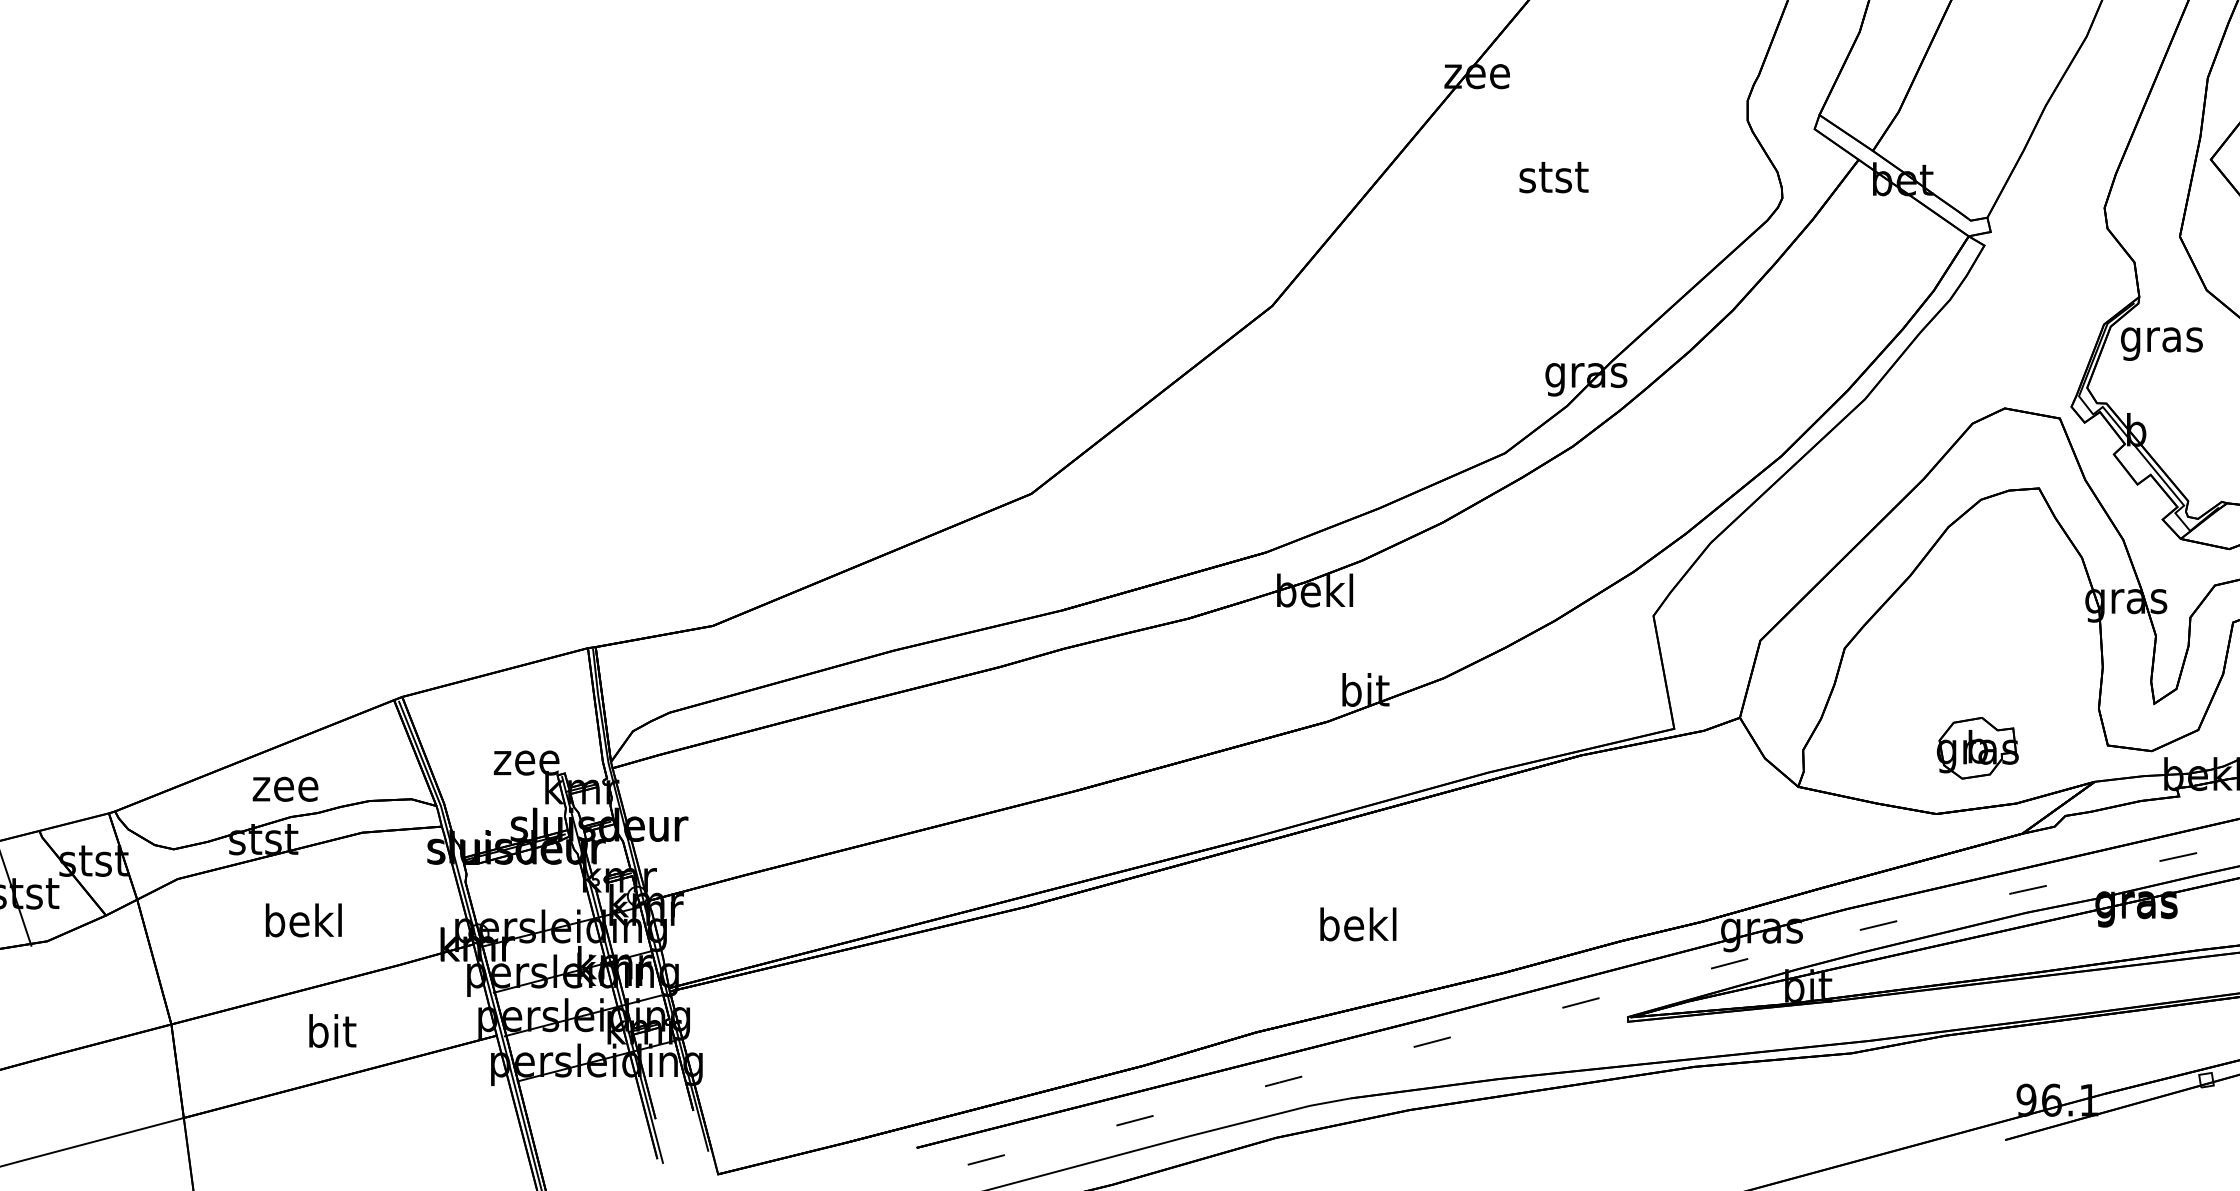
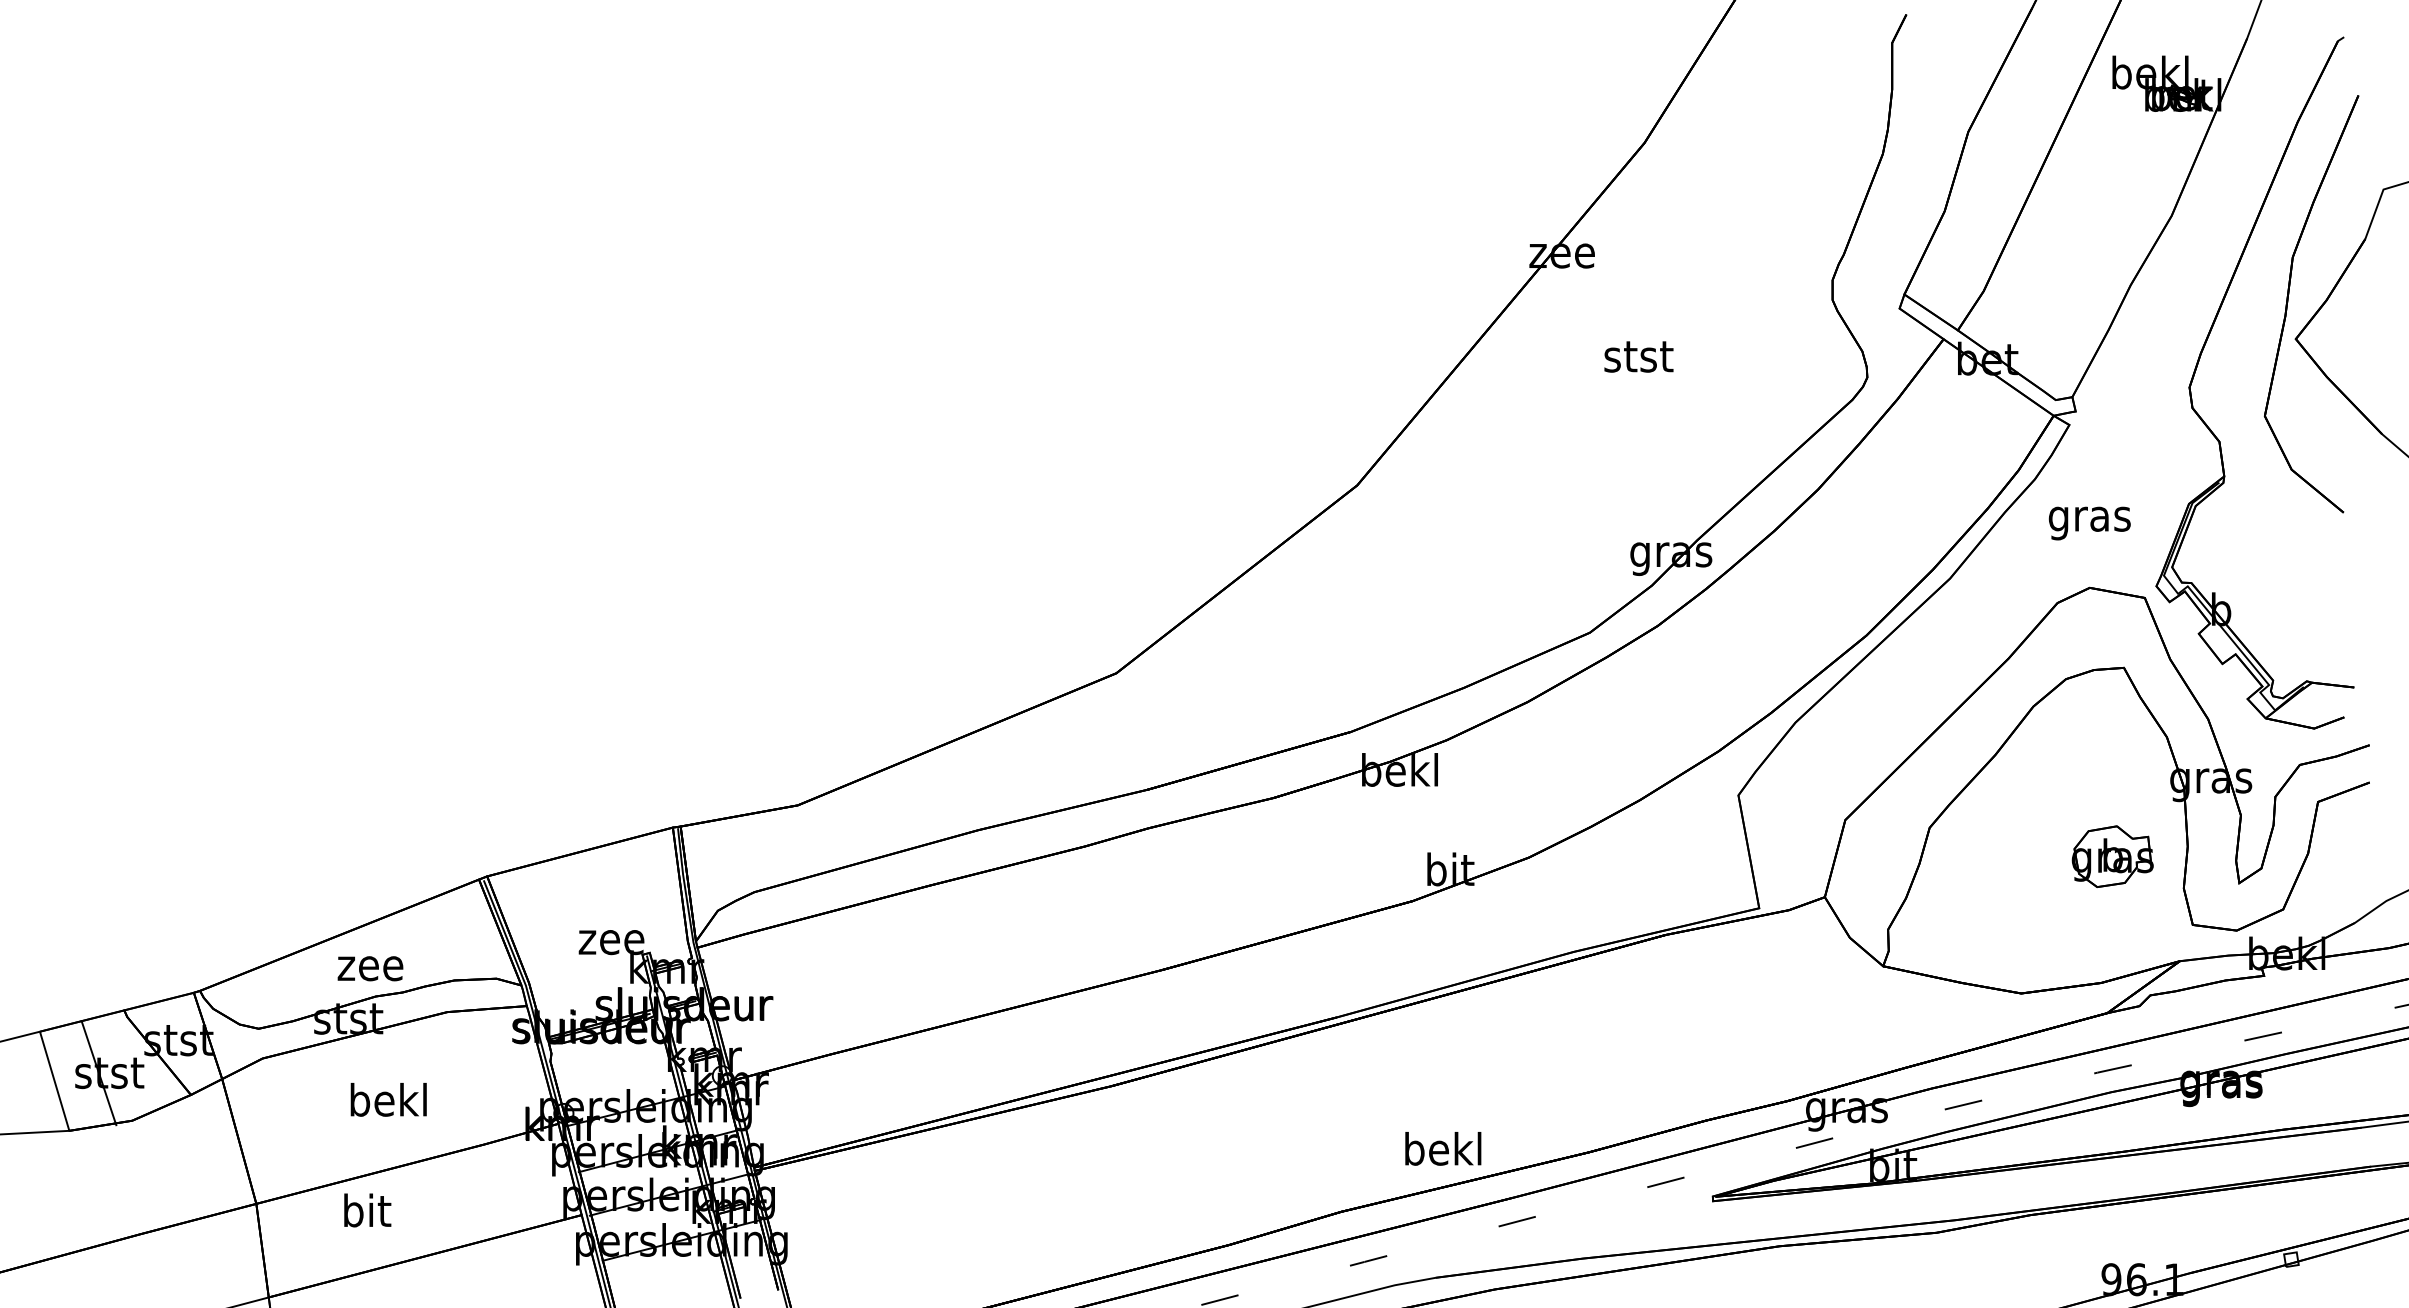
text: (2161, 344) -> (2089, 523), moved
part: (1977, 748) -> (2112, 856), moved
text: (1358, 924) -> (1443, 1148), moved
text: (332, 1031) -> (367, 1210), moved

